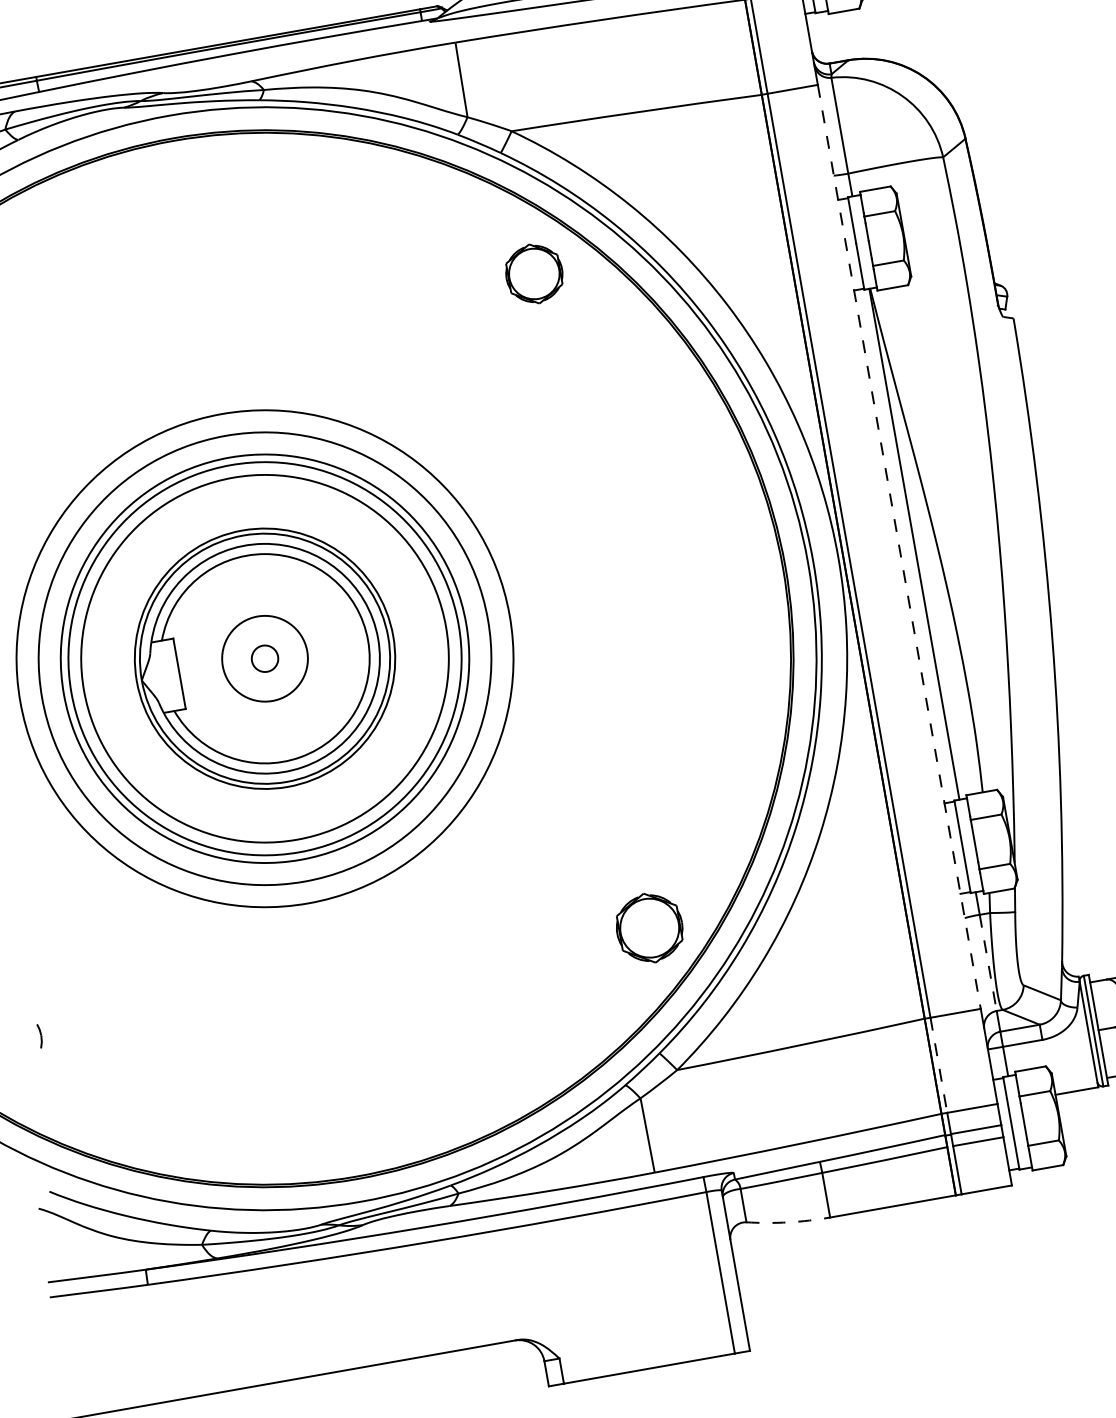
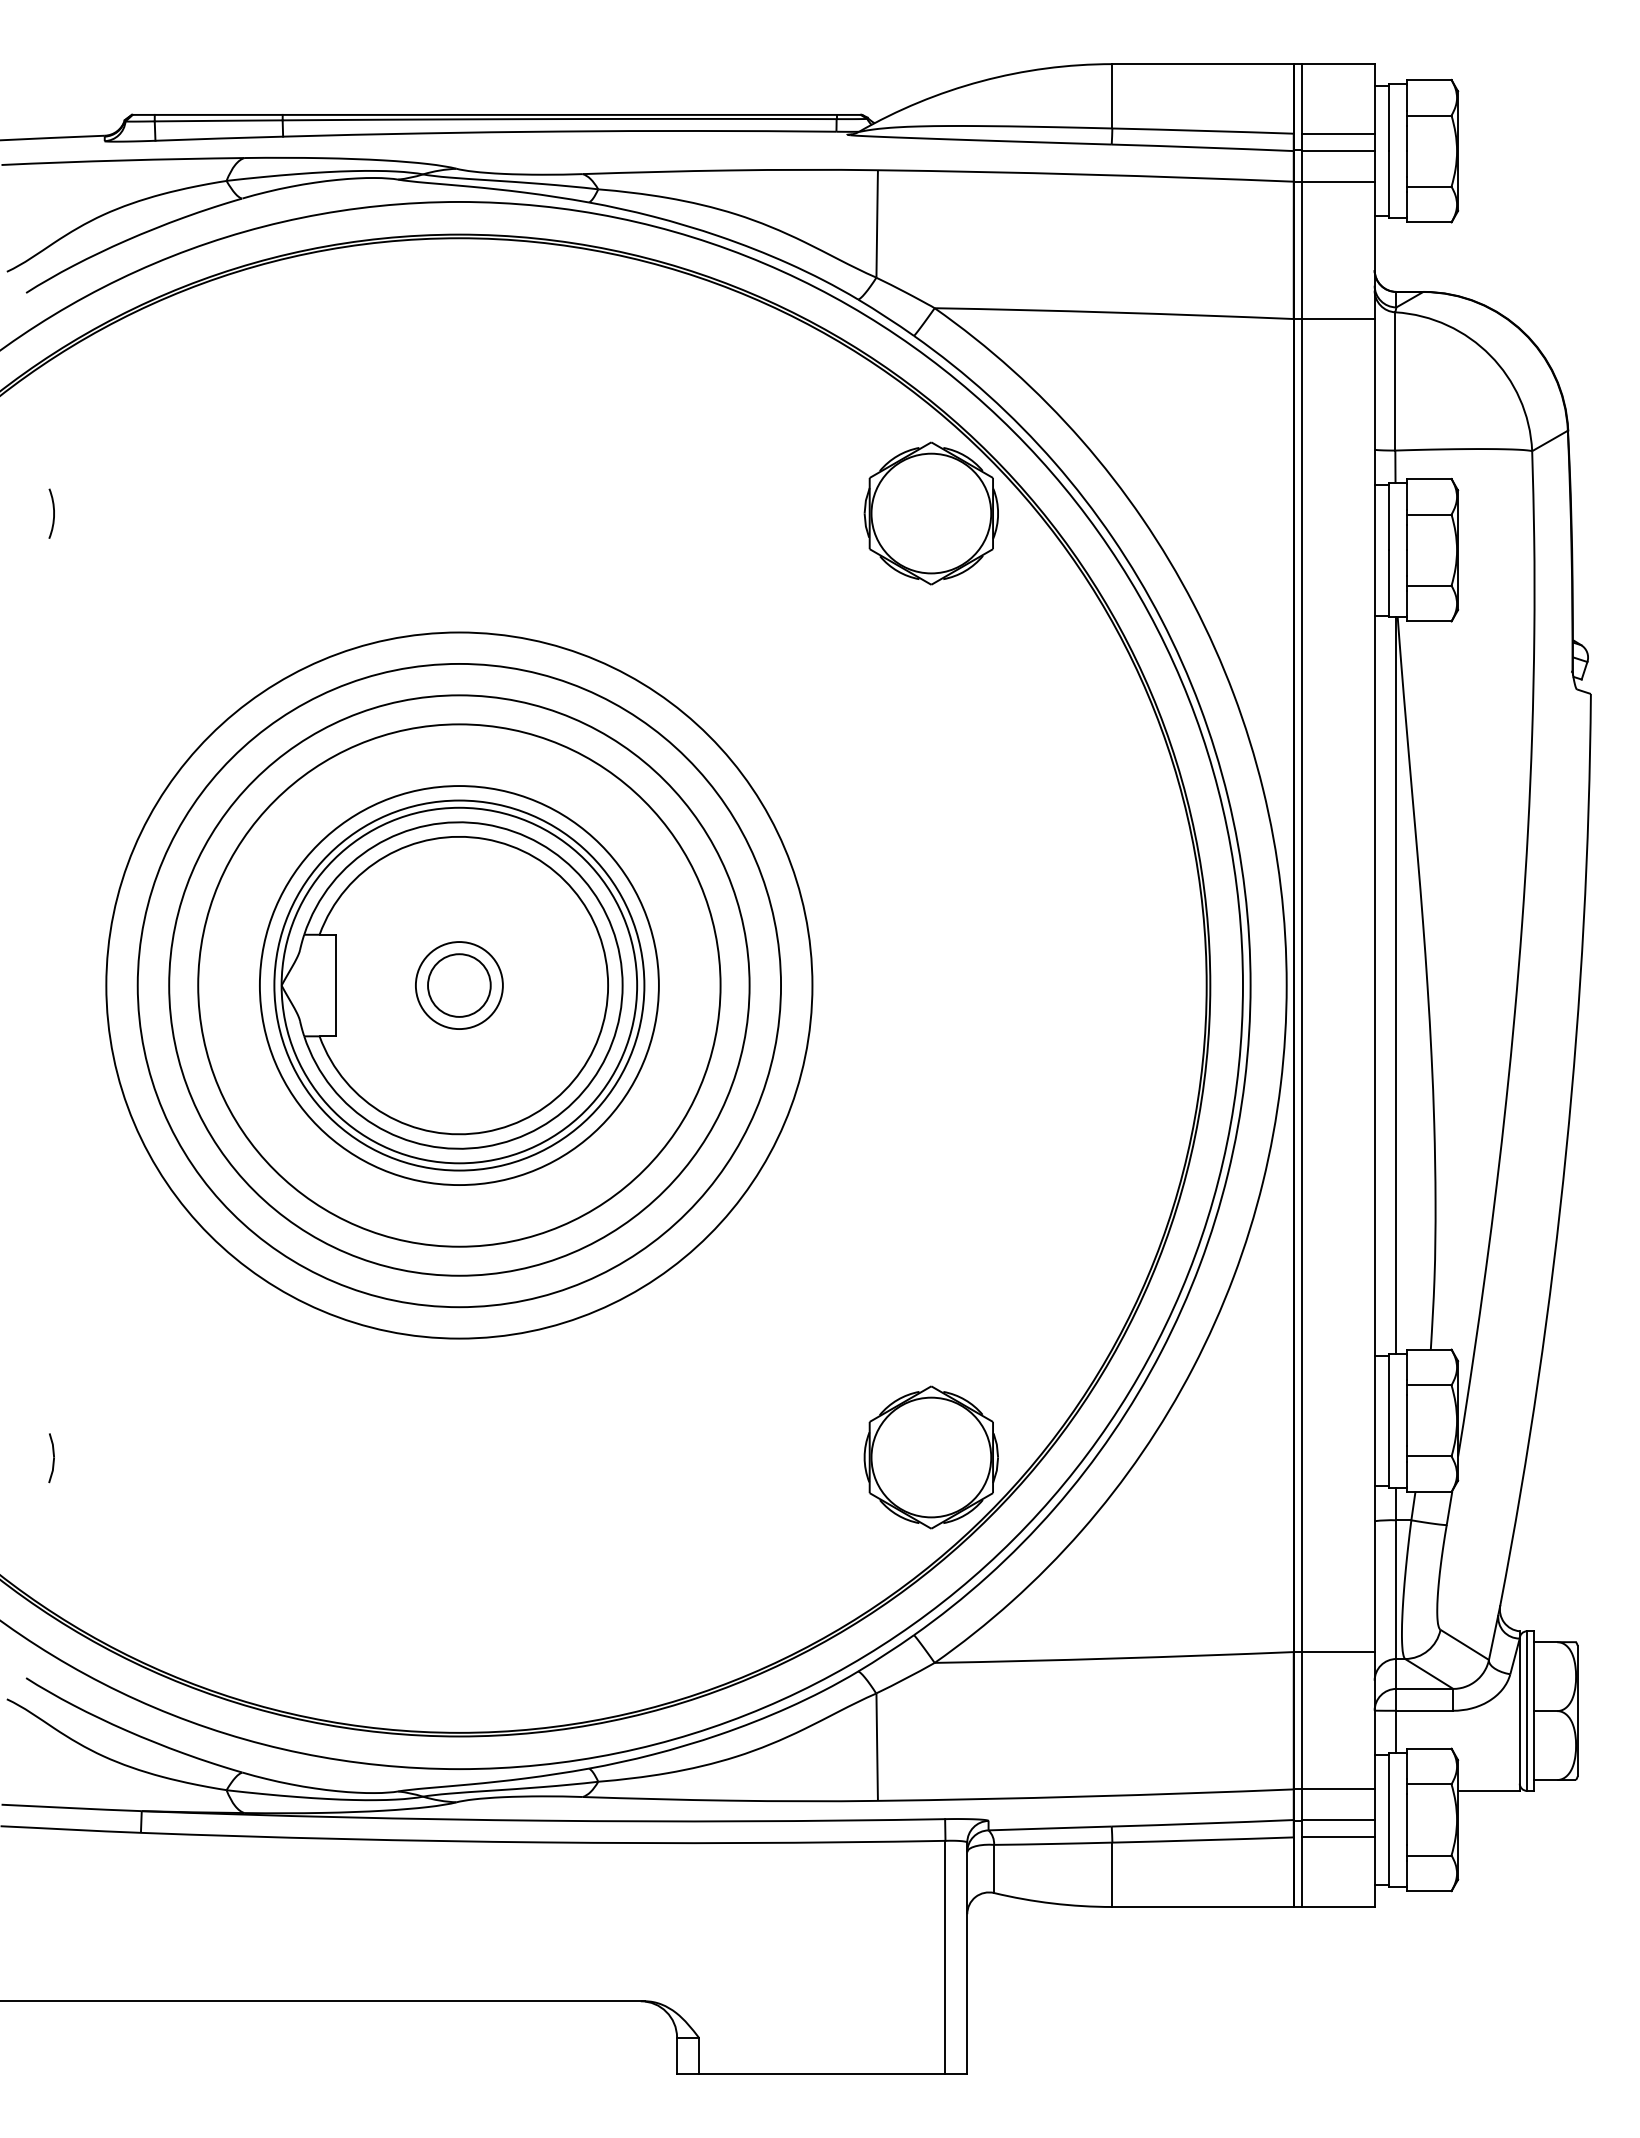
part: (533, 274) -> (930, 513), size x1.67
line: (899, 546) -> (1374, 985), dashed -> solid
circle: (264, 658) -> (458, 985), size x0.71
circle: (264, 658) -> (458, 985), size x0.71
circle: (265, 658) -> (459, 985), size x1.67
part: (649, 928) -> (930, 1457), size x1.43
line: (988, 963) -> (1396, 1590), dashed -> solid
part: (40, 1036) -> (51, 1458), size x1.43
line: (939, 1065) -> (1302, 1720), dashed -> solid
arc: (788, 1222) -> (1052, 1903), dashed -> solid

